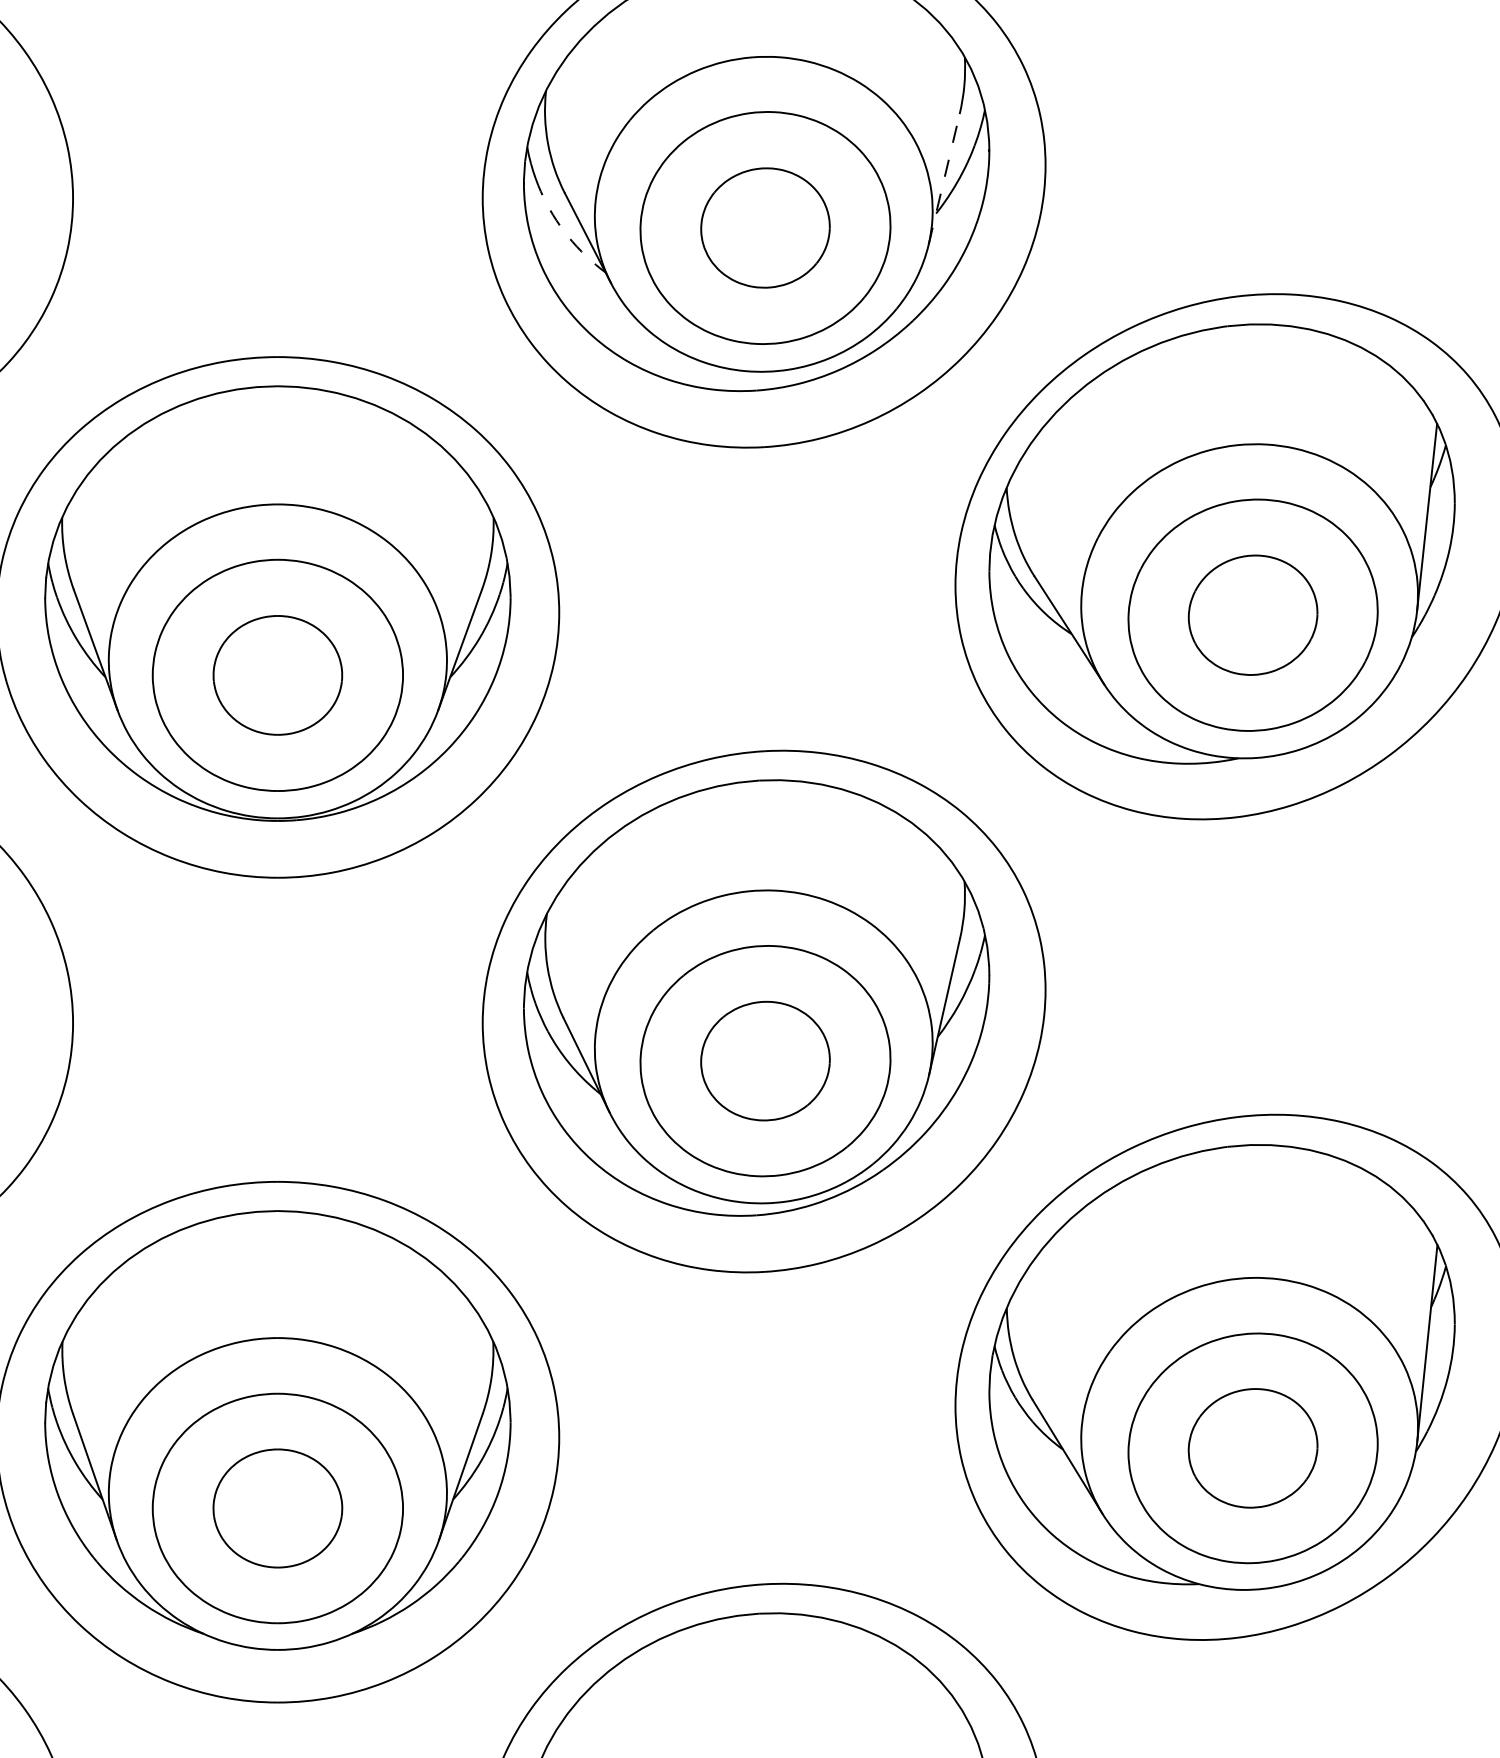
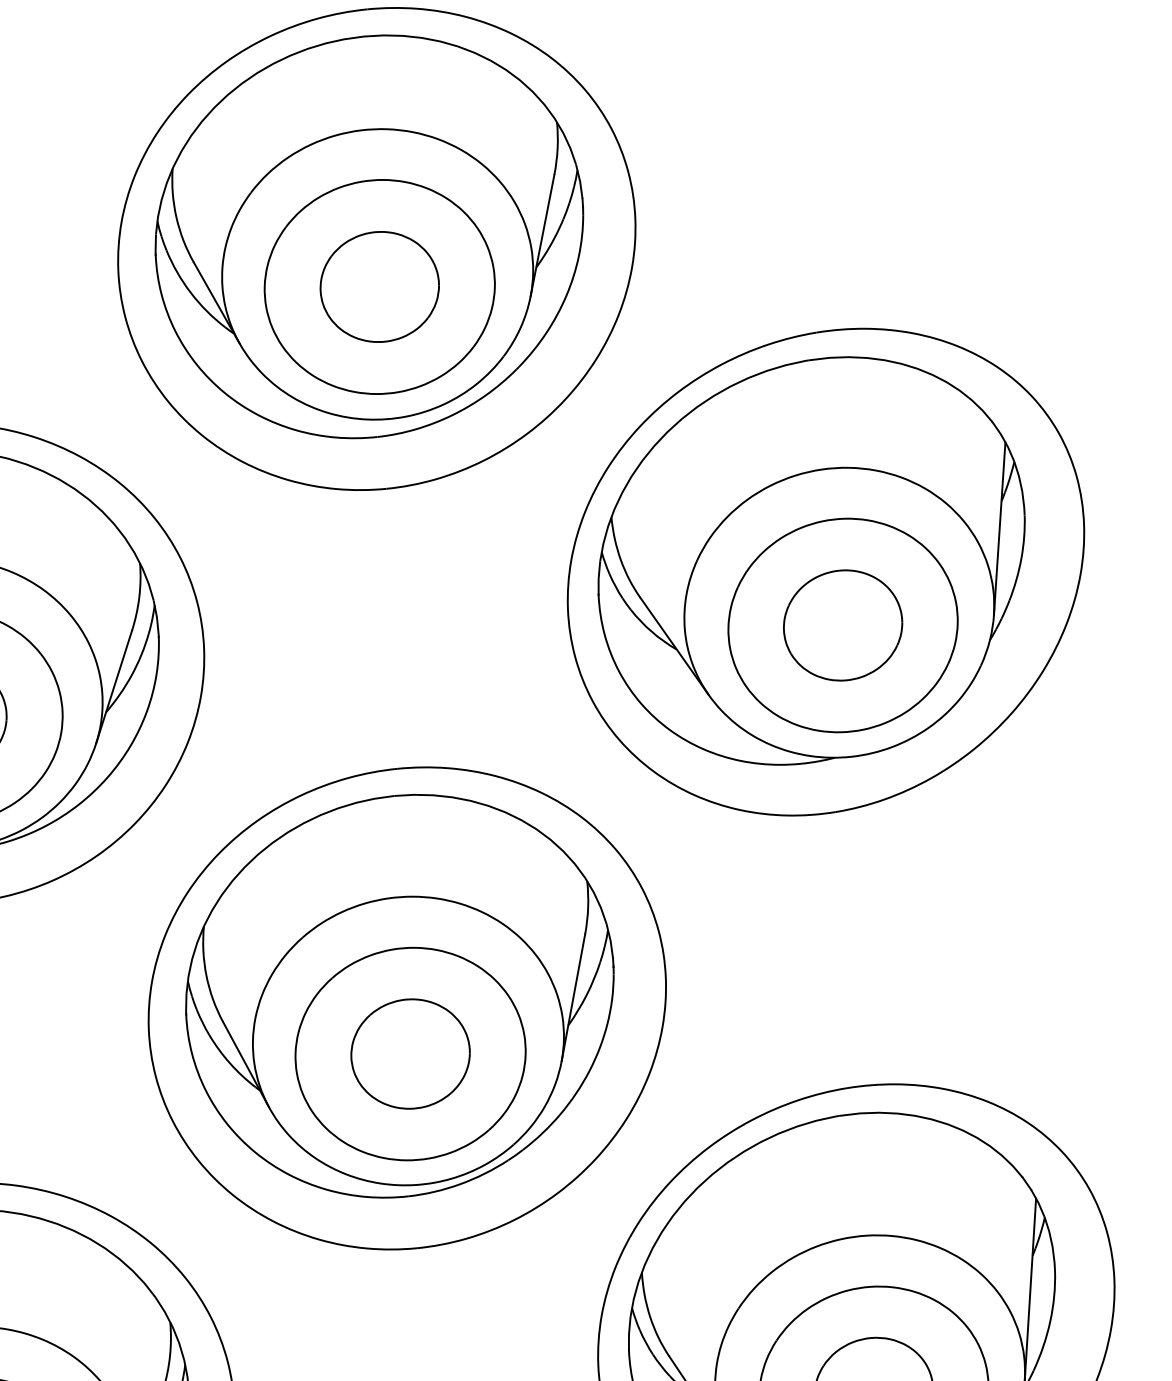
line: (944, 178) -> (542, 234), dashed -> solid
arc: (560, 225) -> (190, 292), dashed -> solid

